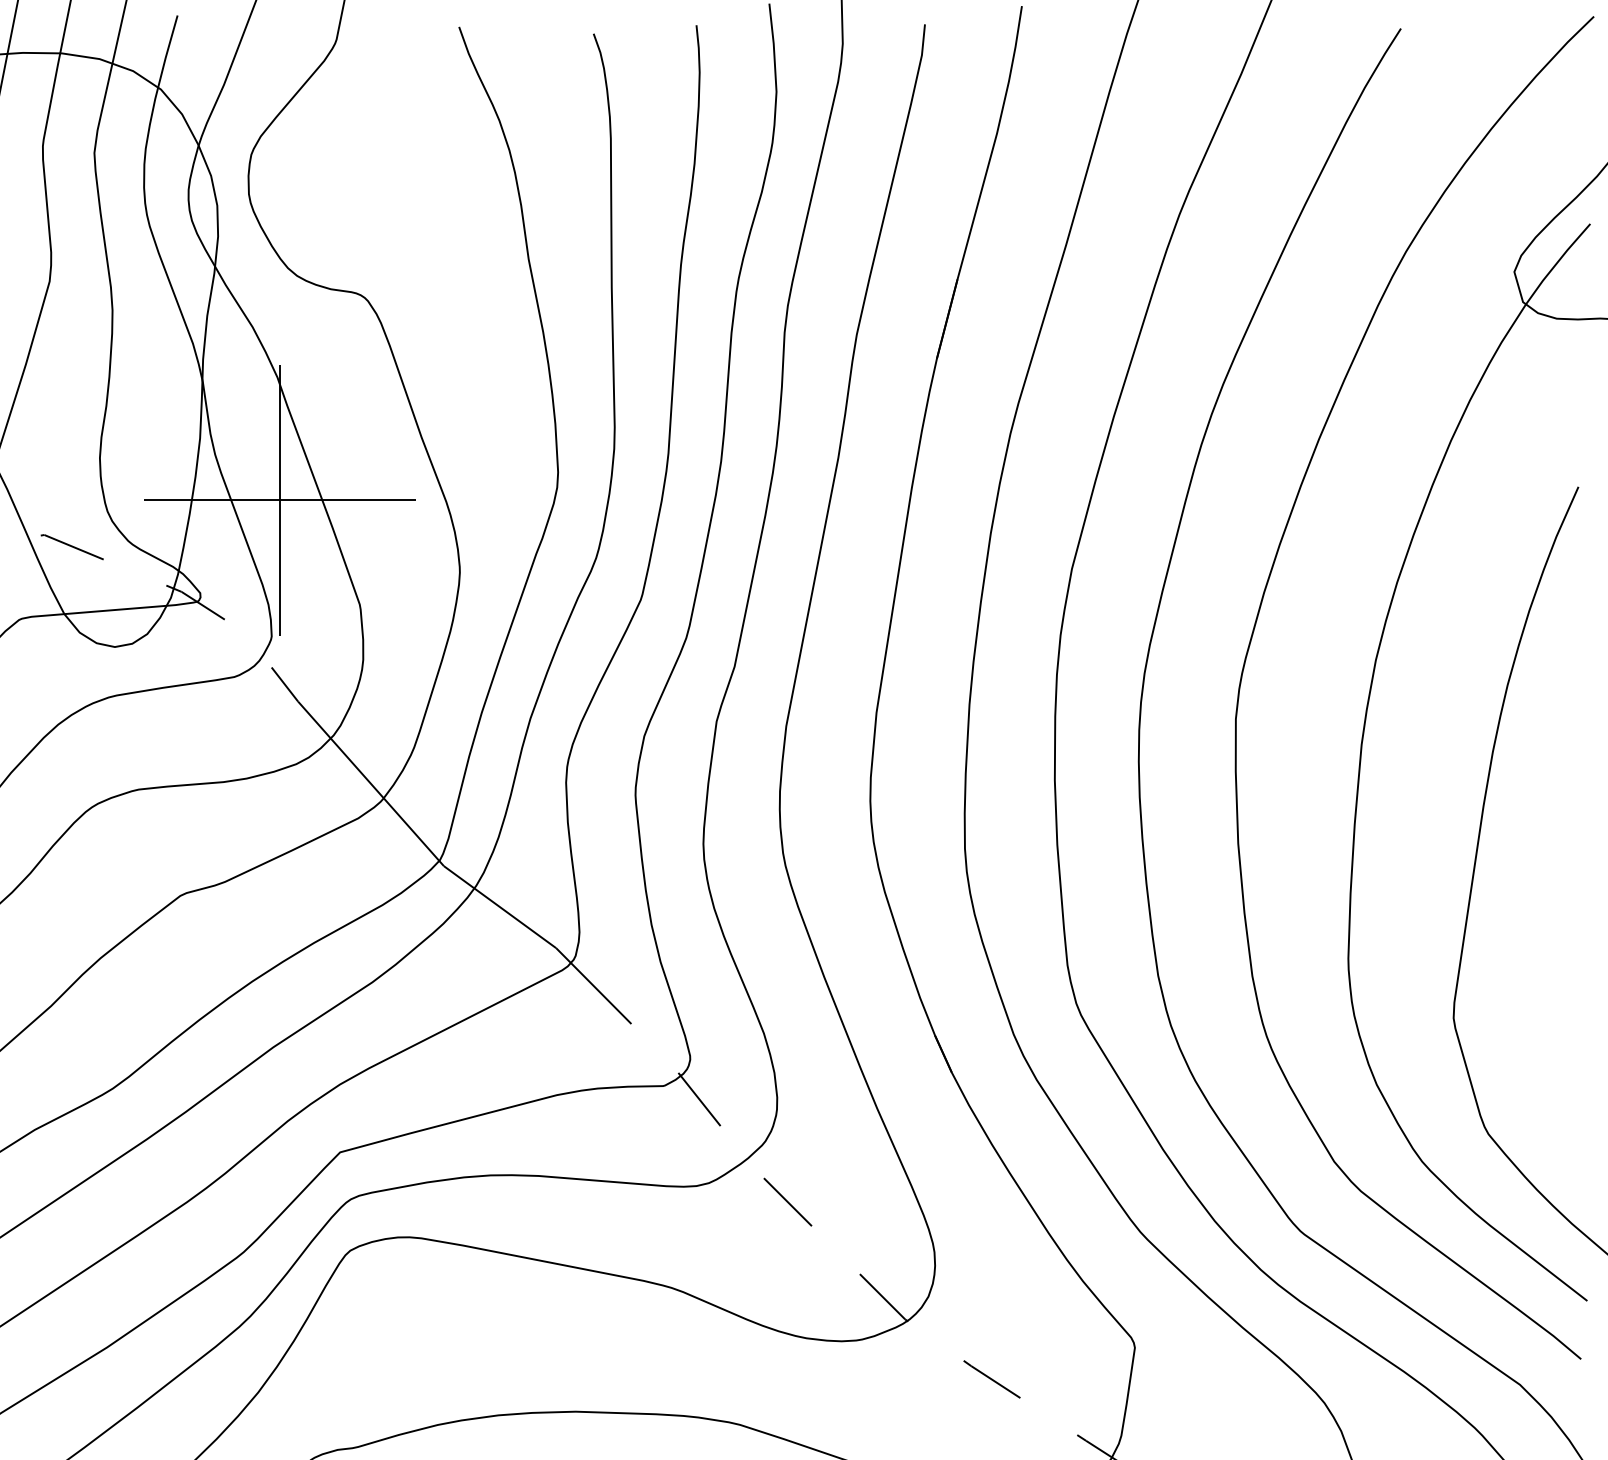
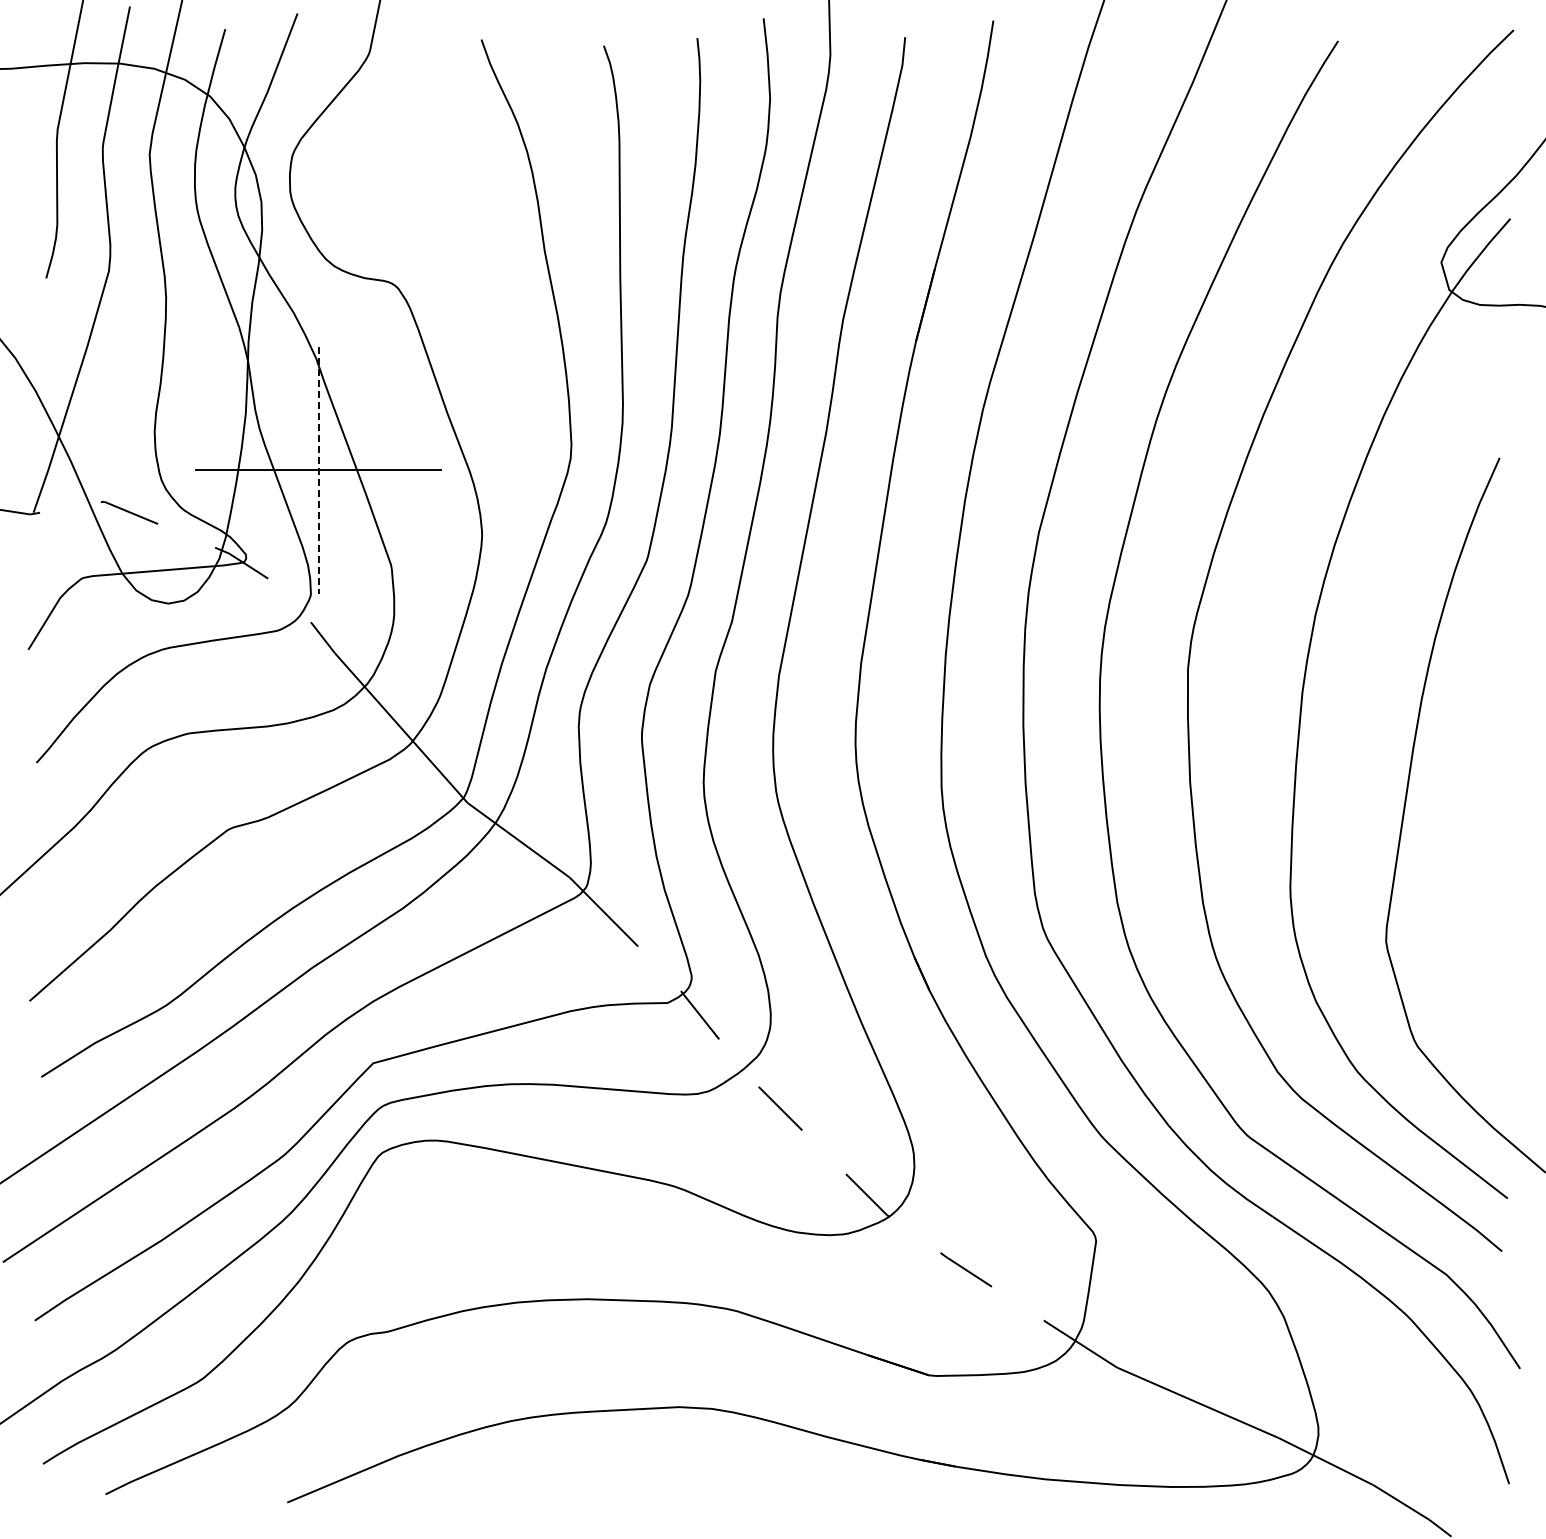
line: (280, 500) -> (318, 470), solid -> dashed

